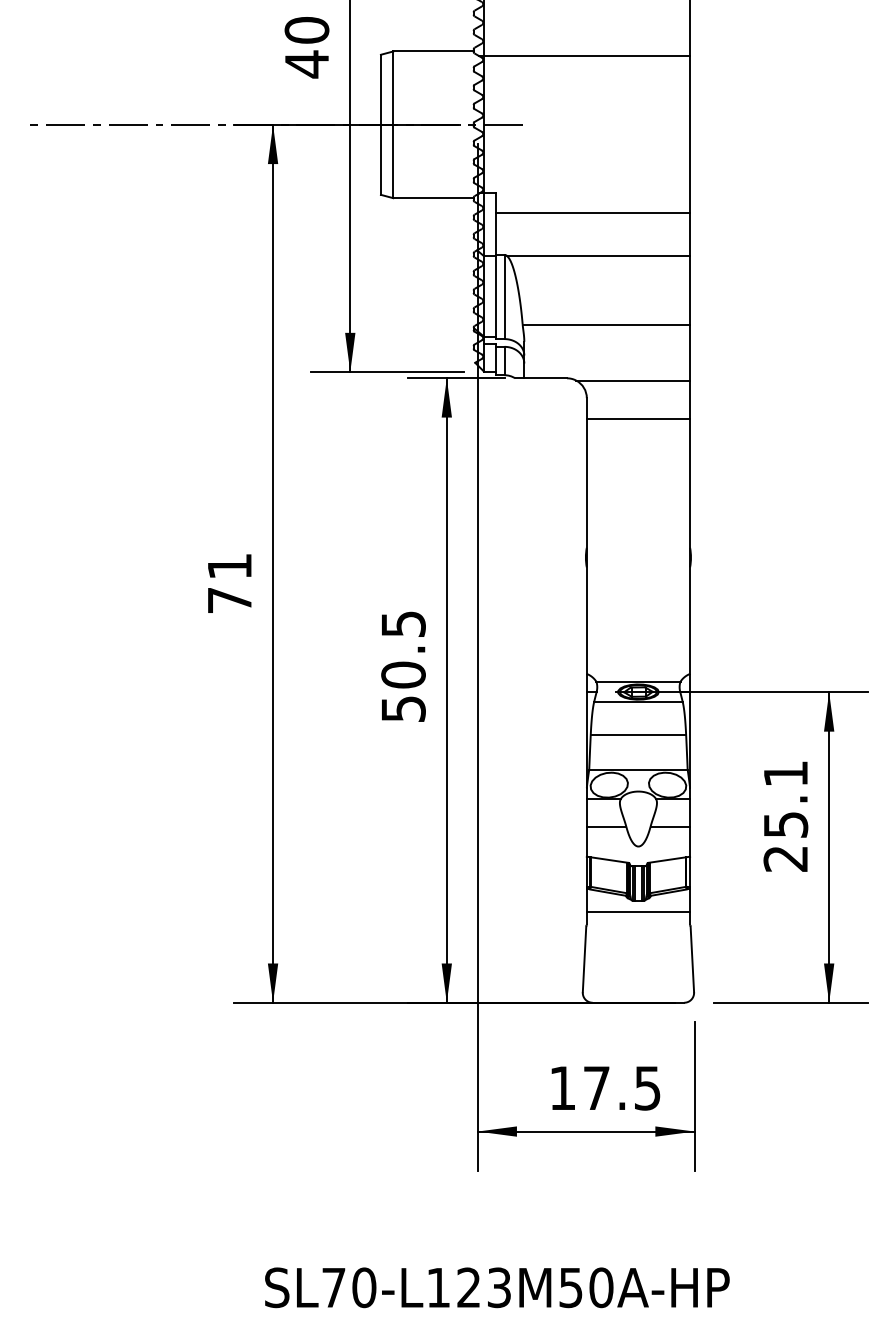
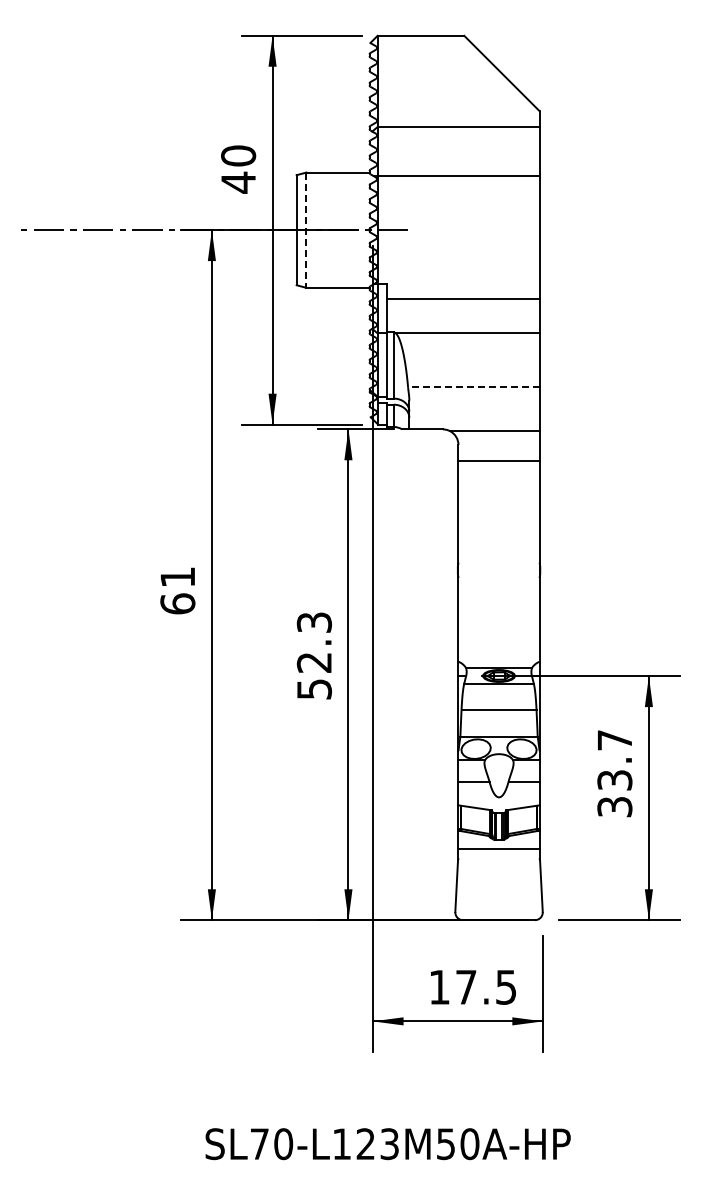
line: (393, 125) -> (306, 230), solid -> dashed
line: (605, 324) -> (473, 387), solid -> dashed
text: (229, 599) -> (177, 603), 71 -> 61
text: (402, 649) -> (313, 642), 50.5 -> 52.3
text: (785, 816) -> (614, 773), 25.1 -> 33.7

